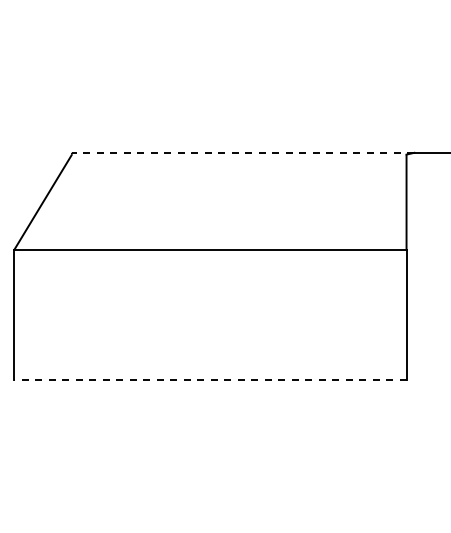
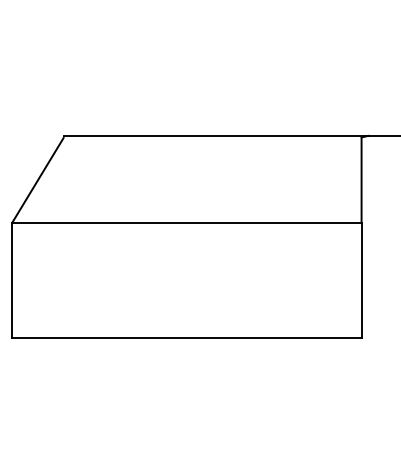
line: (242, 152) -> (215, 135), dashed -> solid
line: (209, 380) -> (186, 338), dashed -> solid

